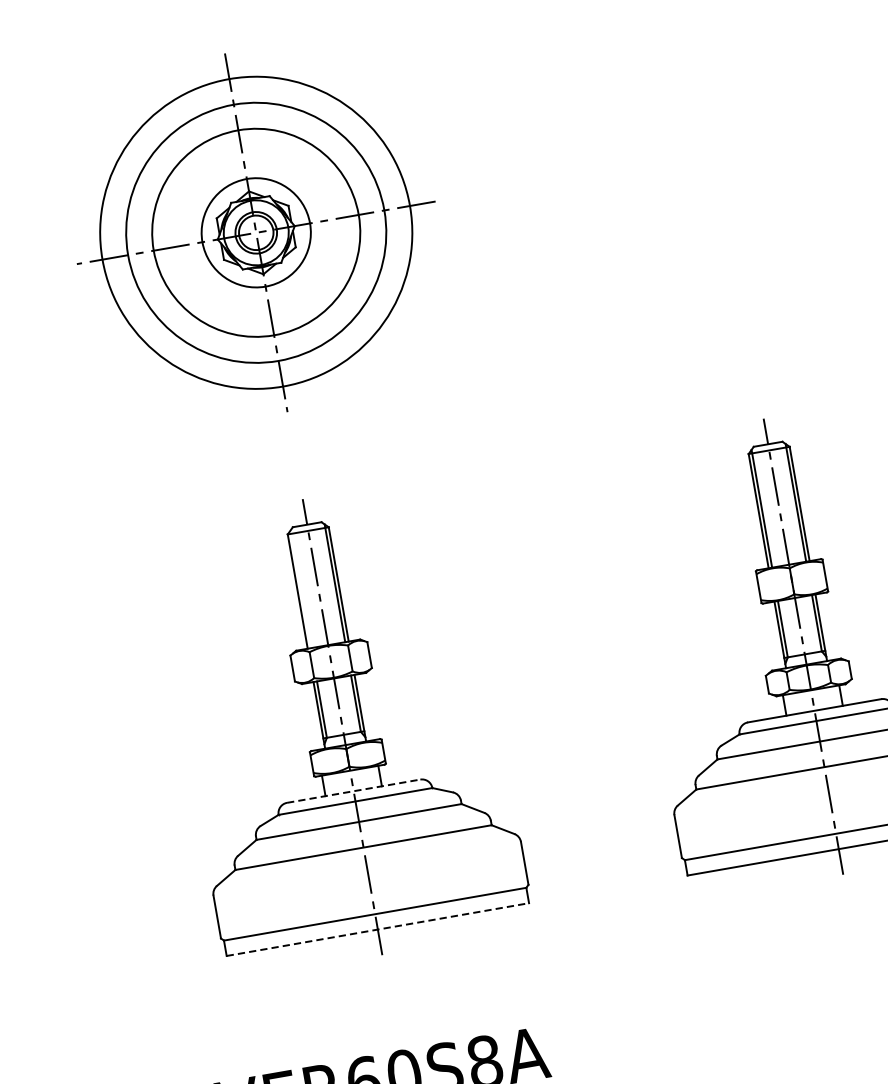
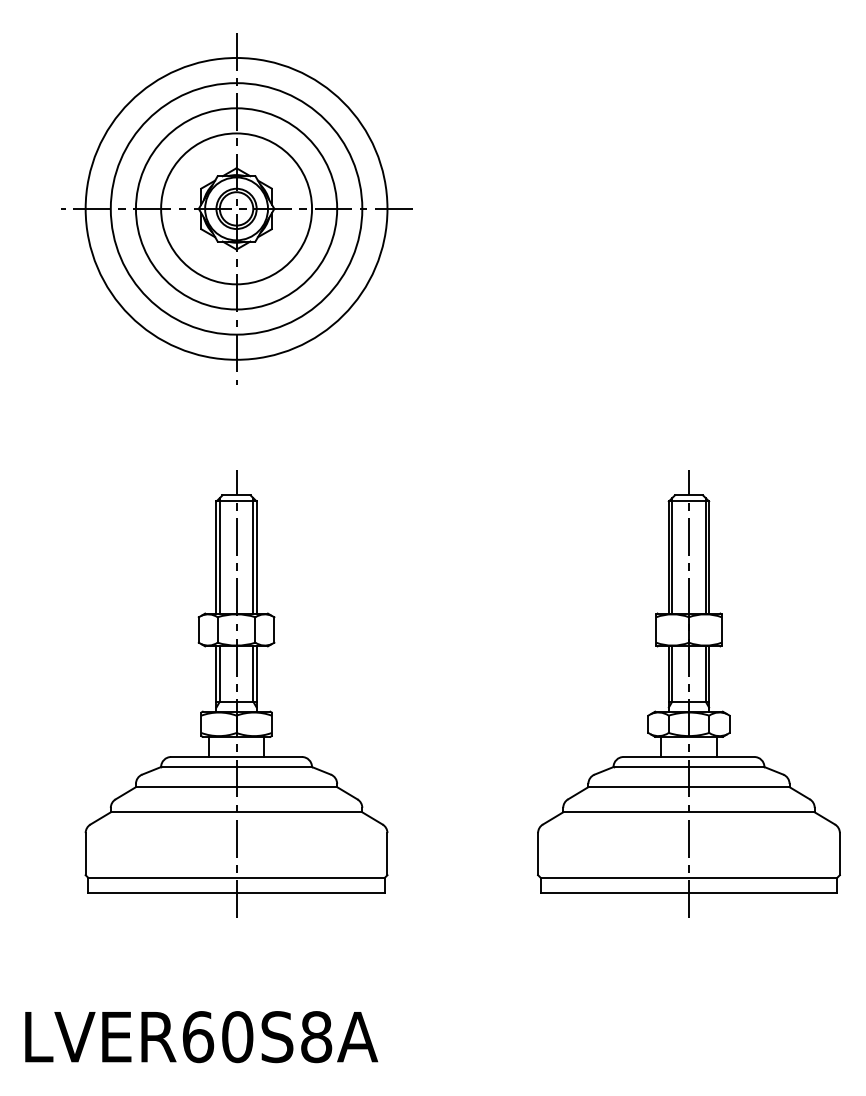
circle: (256, 232) -> (236, 208), size x1.43
line: (300, 588) -> (219, 555), added
line: (354, 790) -> (237, 756), dashed -> solid
line: (378, 929) -> (237, 892), dashed -> solid

